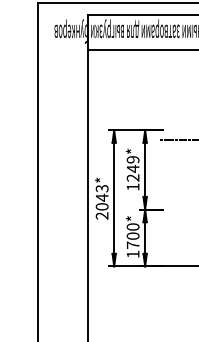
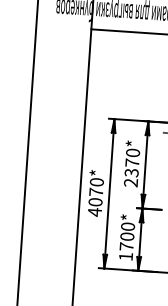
text: (132, 173) -> (131, 167), 1249* -> 2370*
text: (101, 202) -> (95, 197), 2043* -> 4070*

